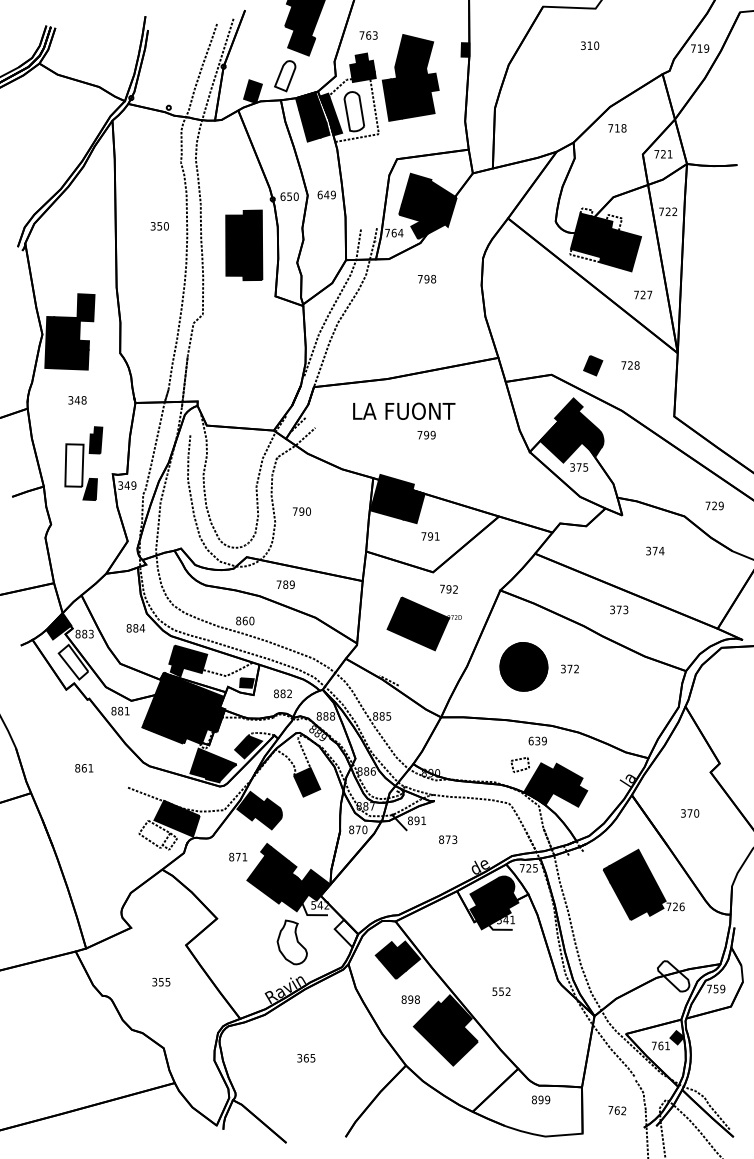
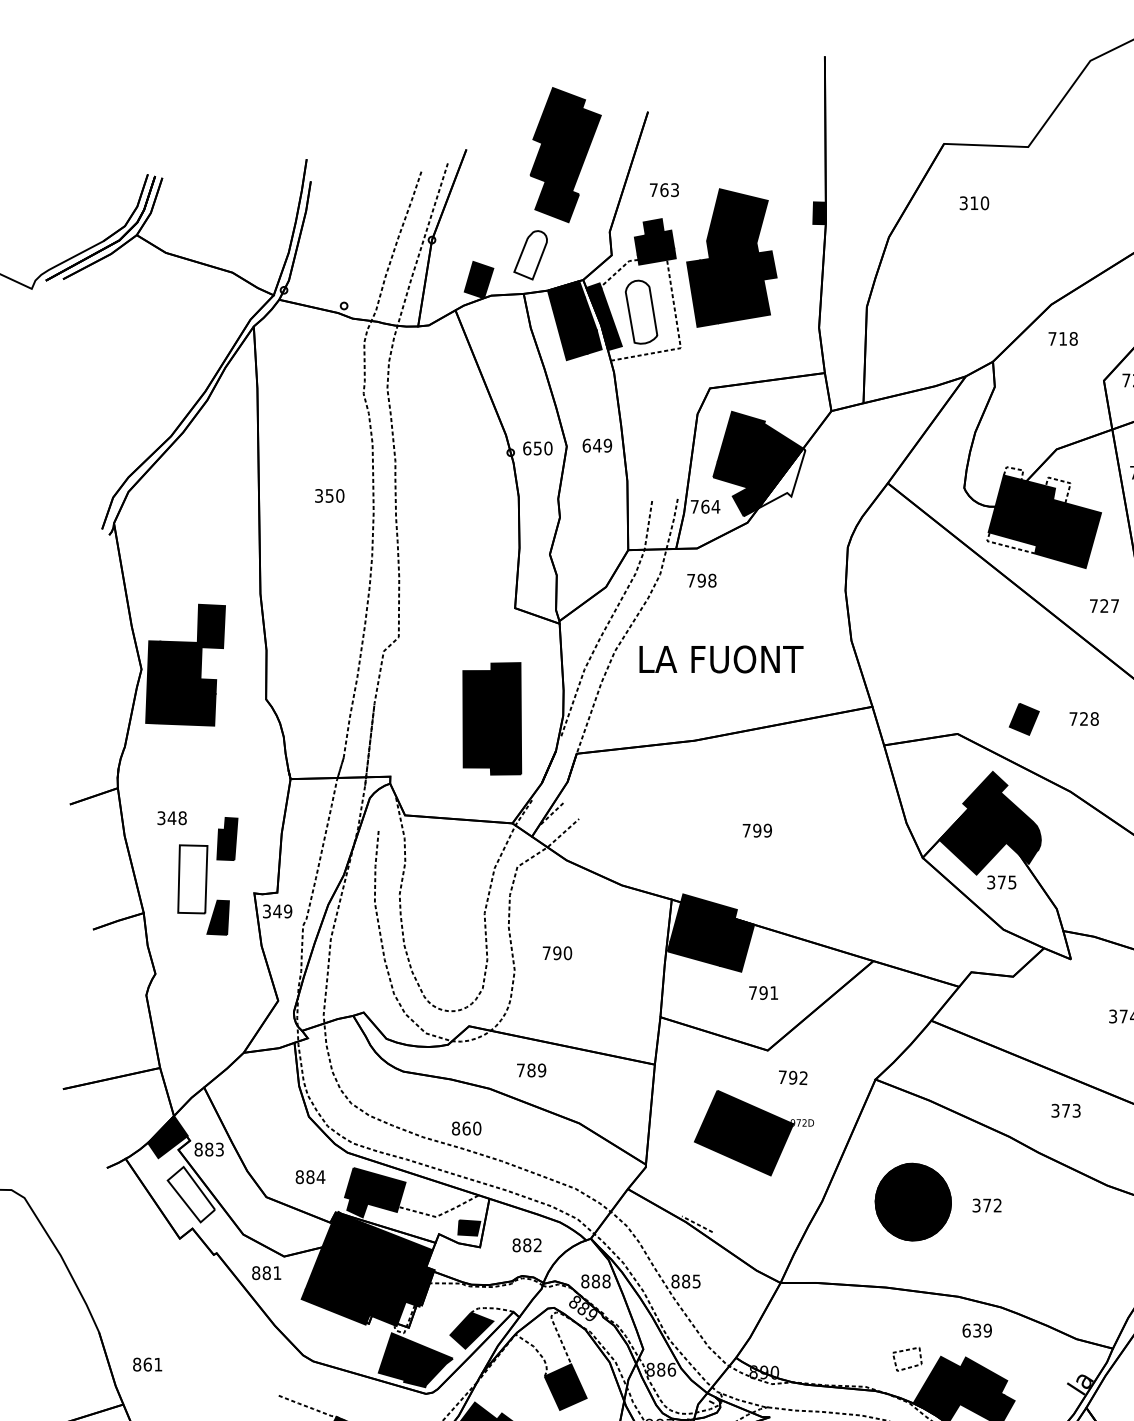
text: (590, 45) -> (975, 202), moved
fill: (441, 215) -> (781, 478), removed
part: (244, 245) -> (492, 719), moved
text: (427, 279) -> (702, 581), moved
text: (77, 400) -> (172, 818), moved
text: (404, 410) -> (721, 658), moved
text: (135, 628) -> (309, 1177), moved
text: (537, 740) -> (976, 1329), moved
text: (84, 768) -> (148, 1364), moved

